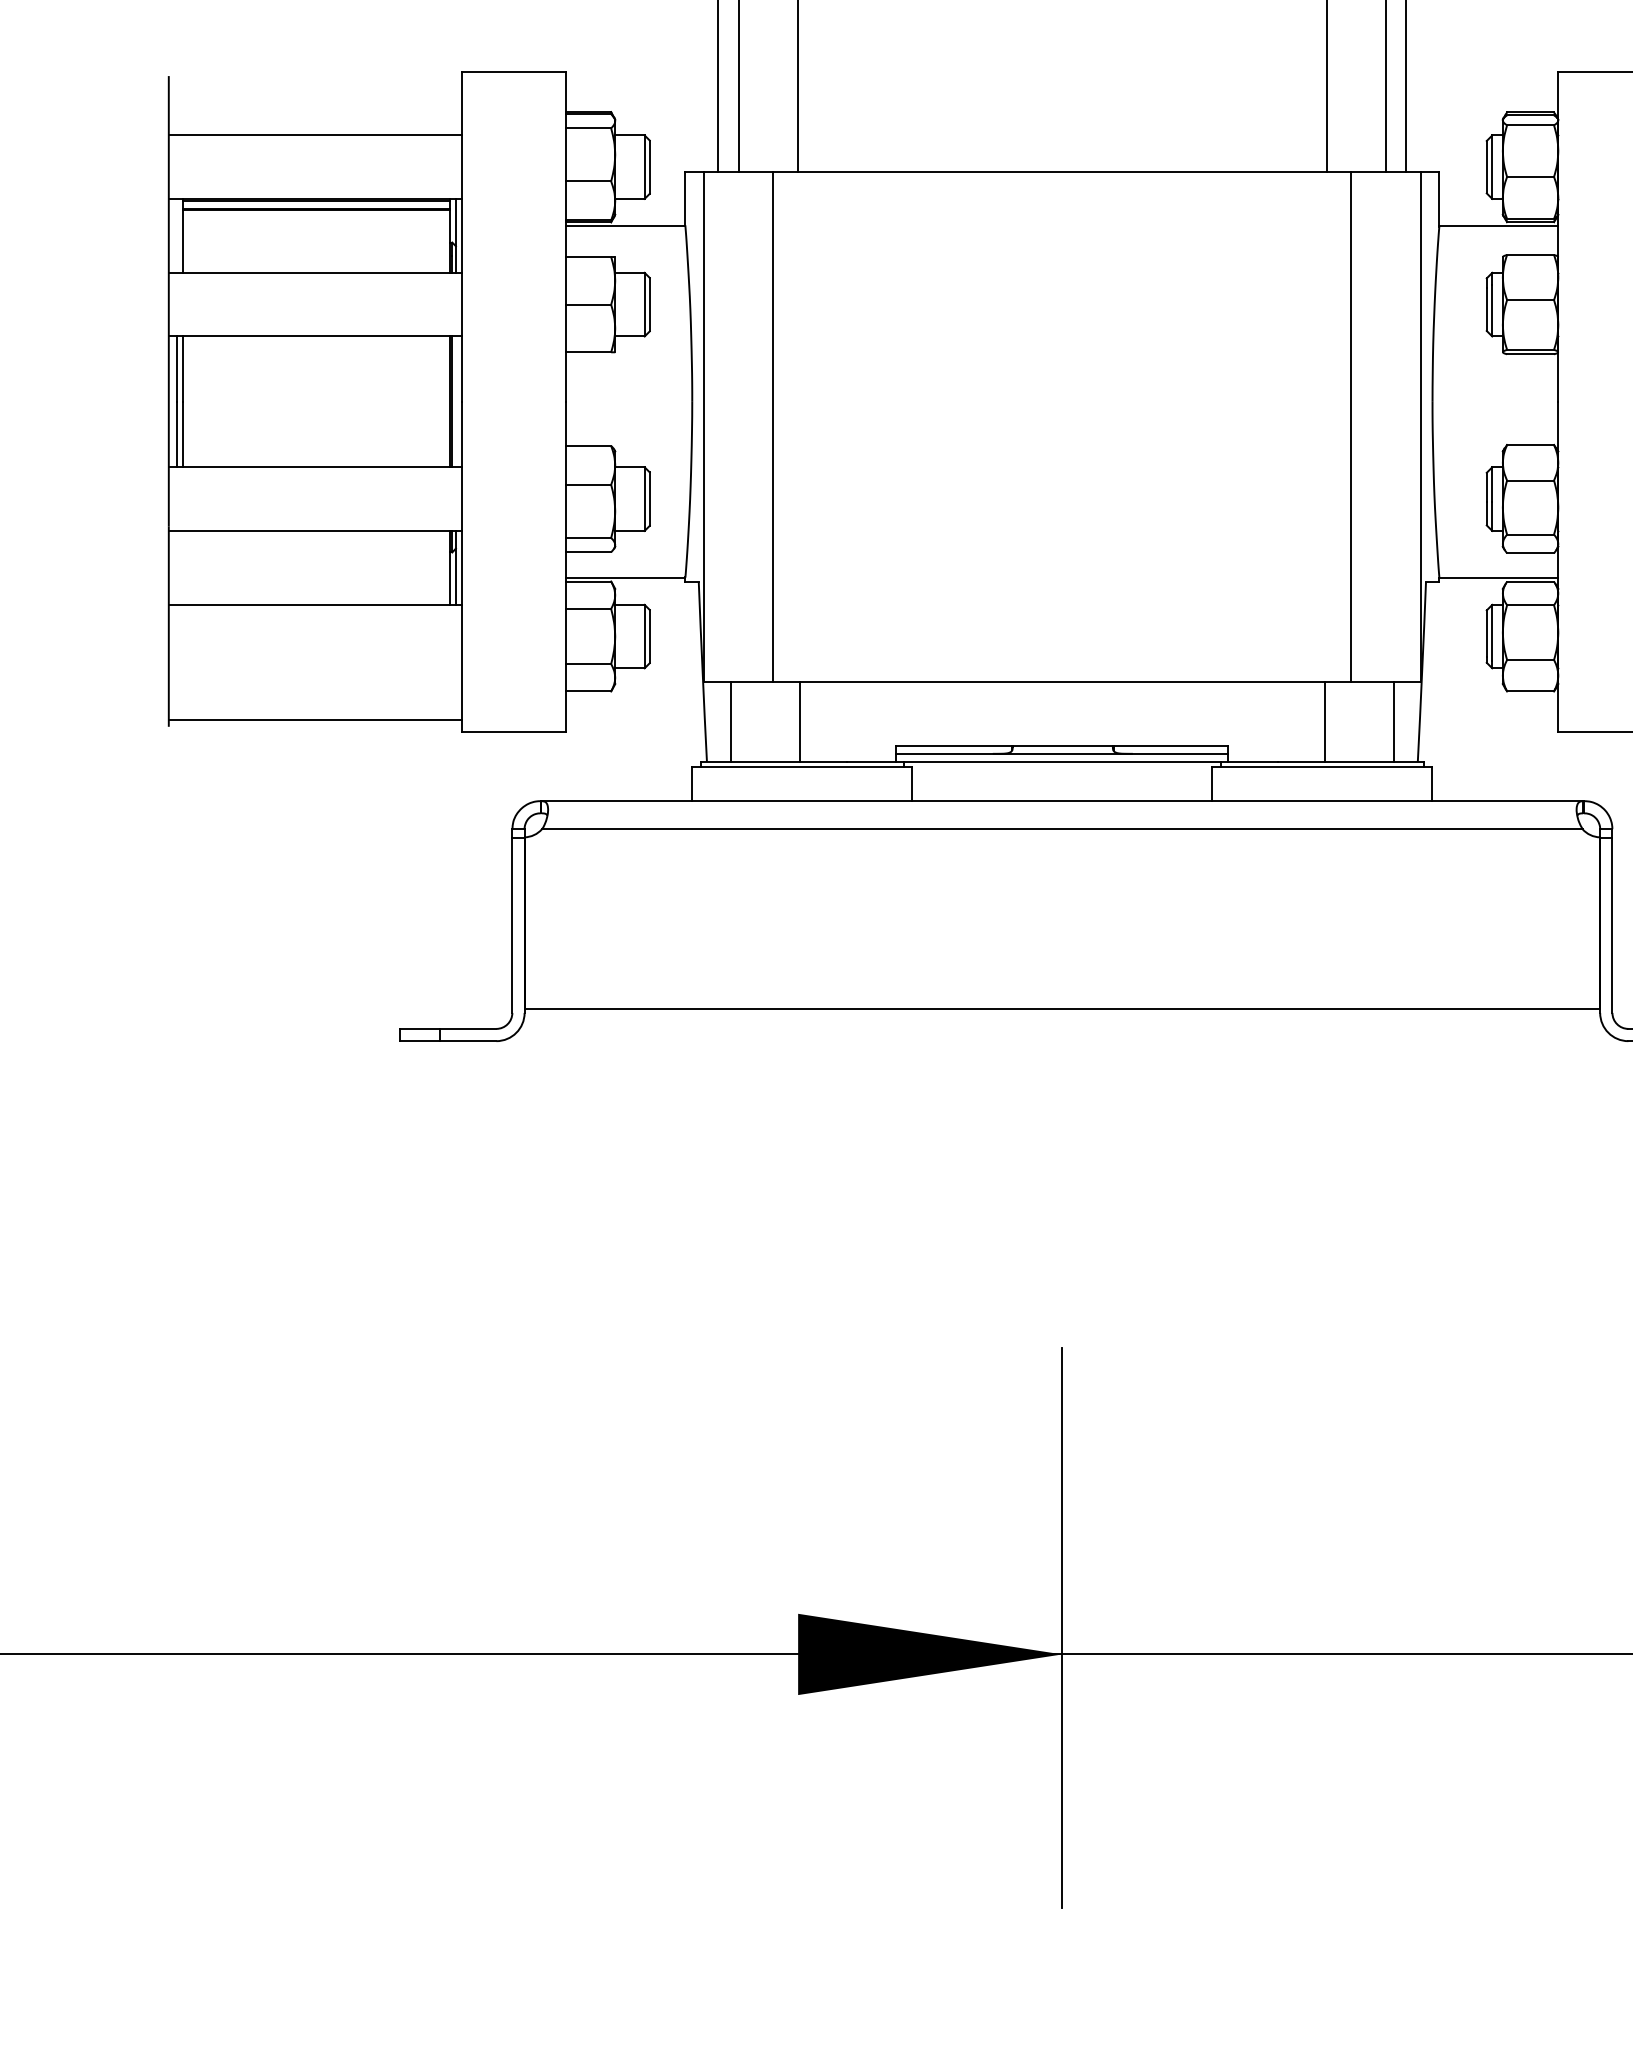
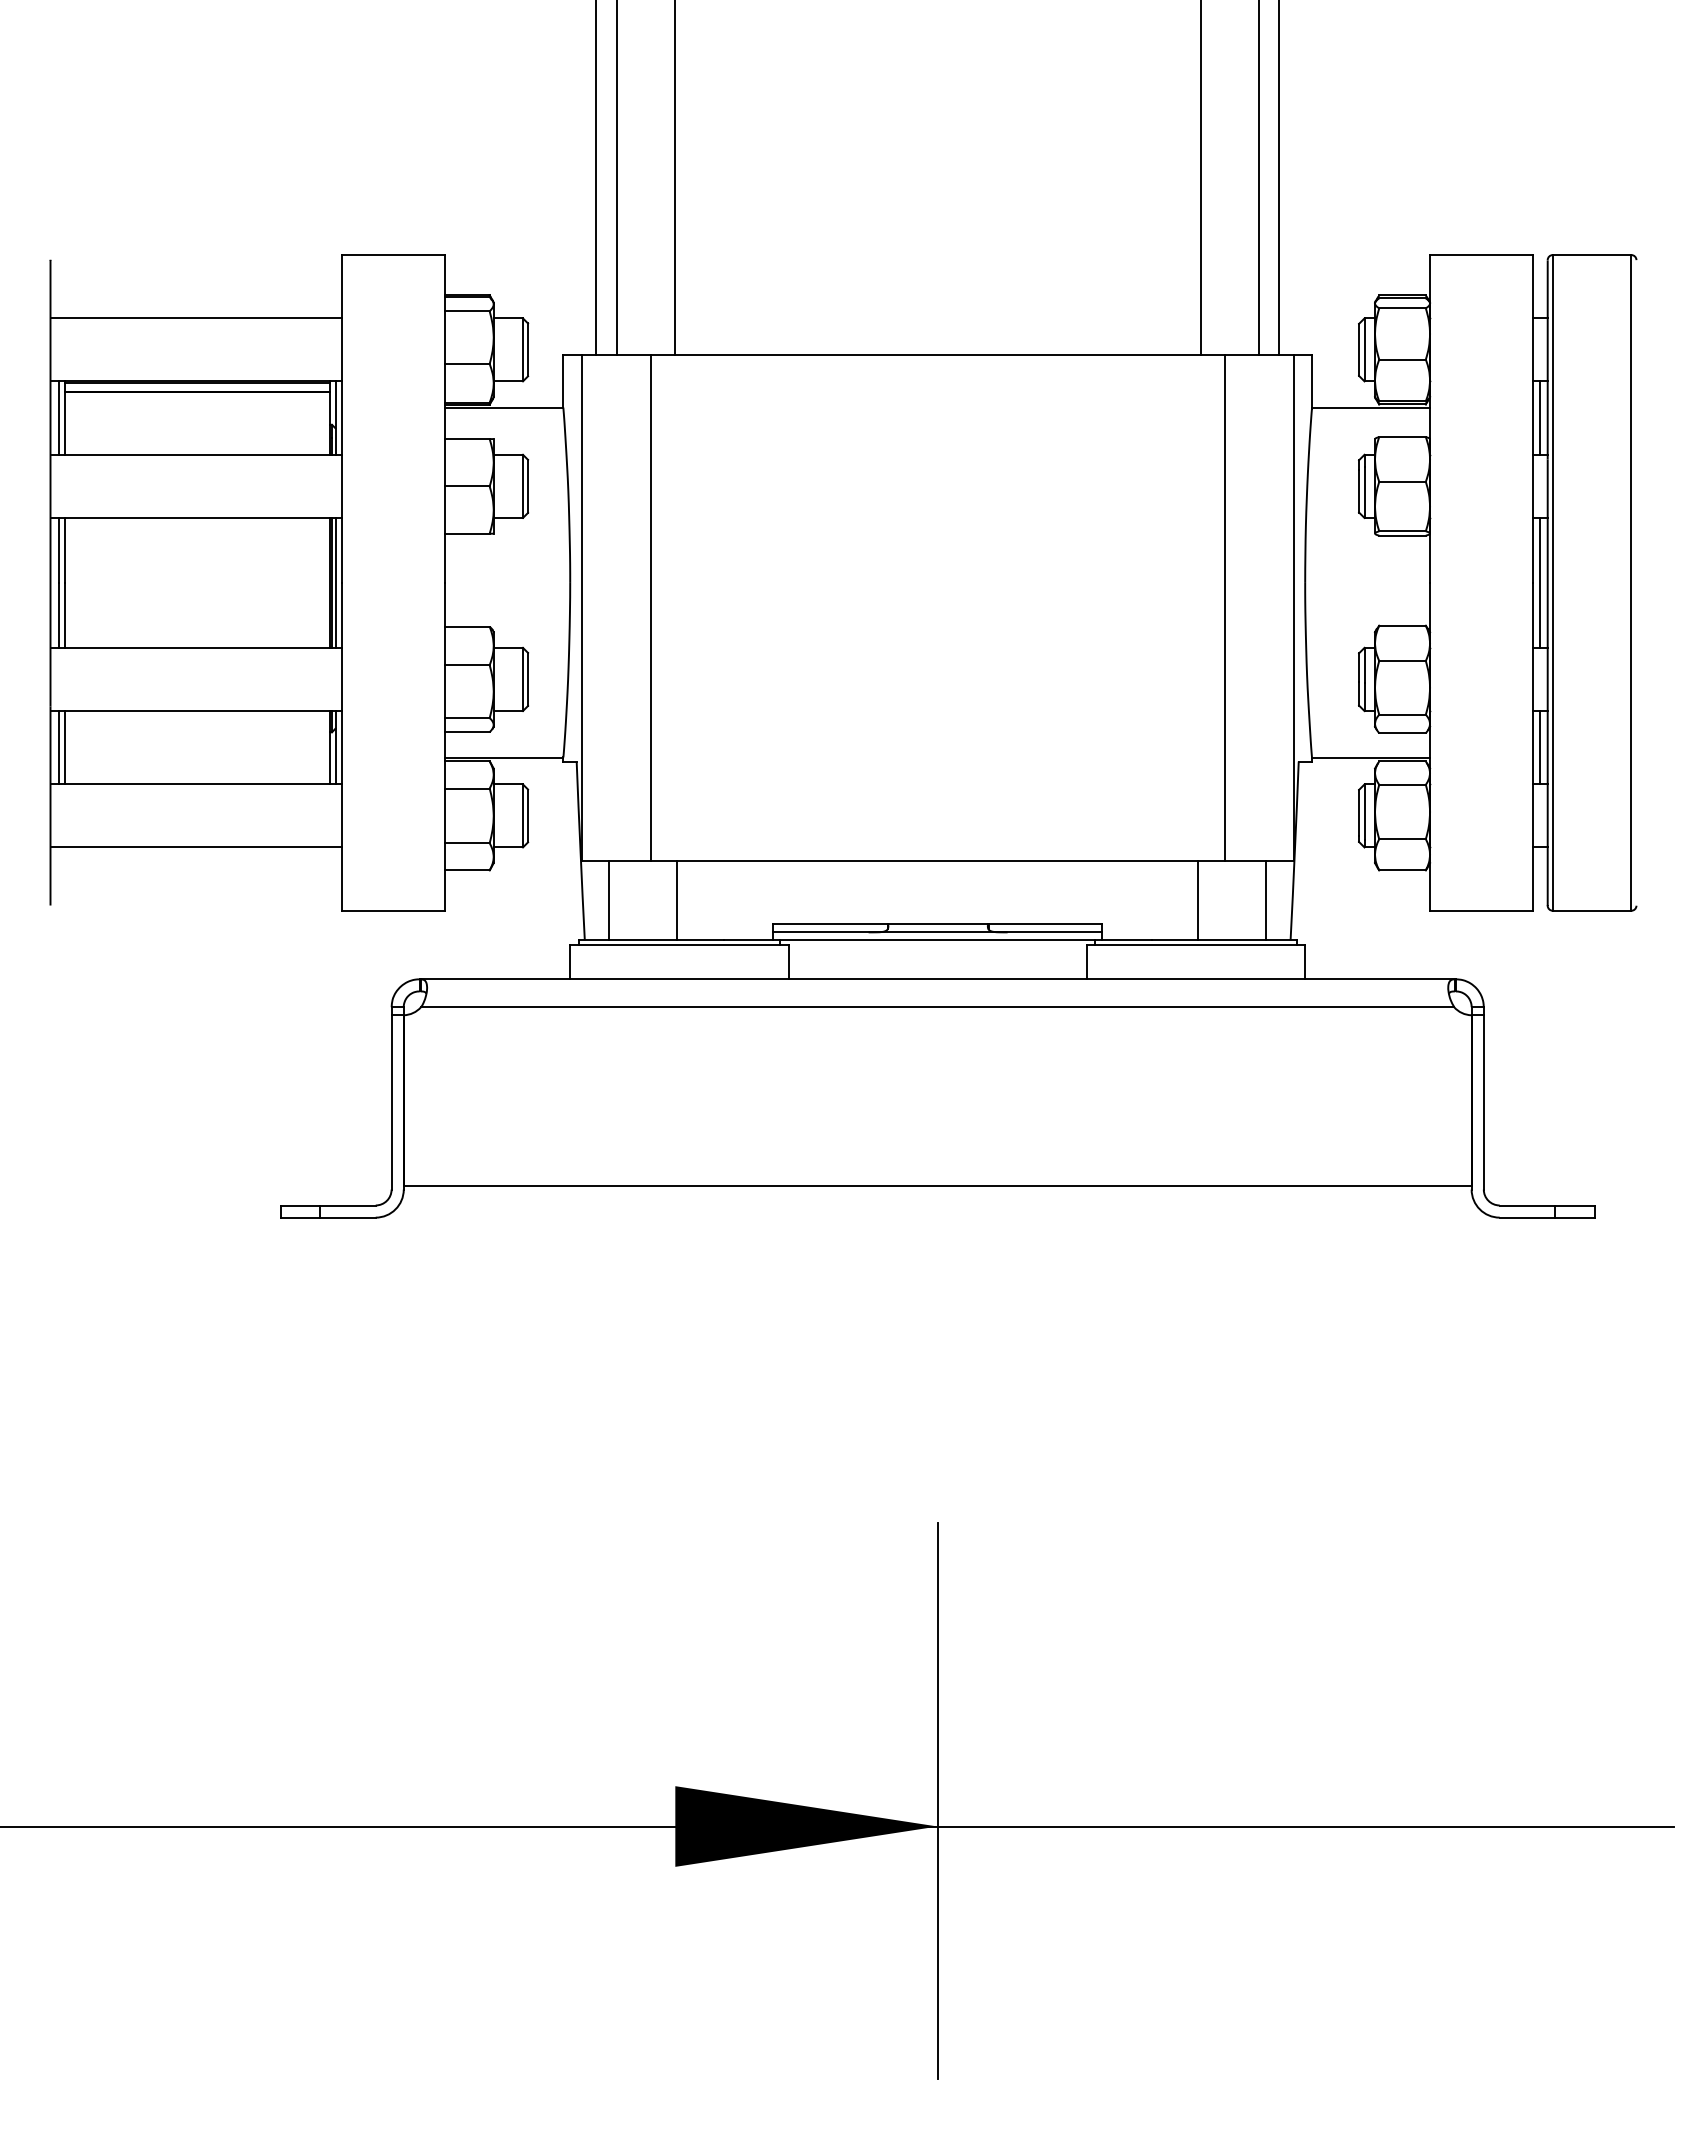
line: (176, 235) -> (58, 417), added
line: (455, 401) -> (335, 582), added
line: (176, 567) -> (58, 747), added
line: (182, 567) -> (64, 747), added
line: (315, 719) -> (196, 847), moved

